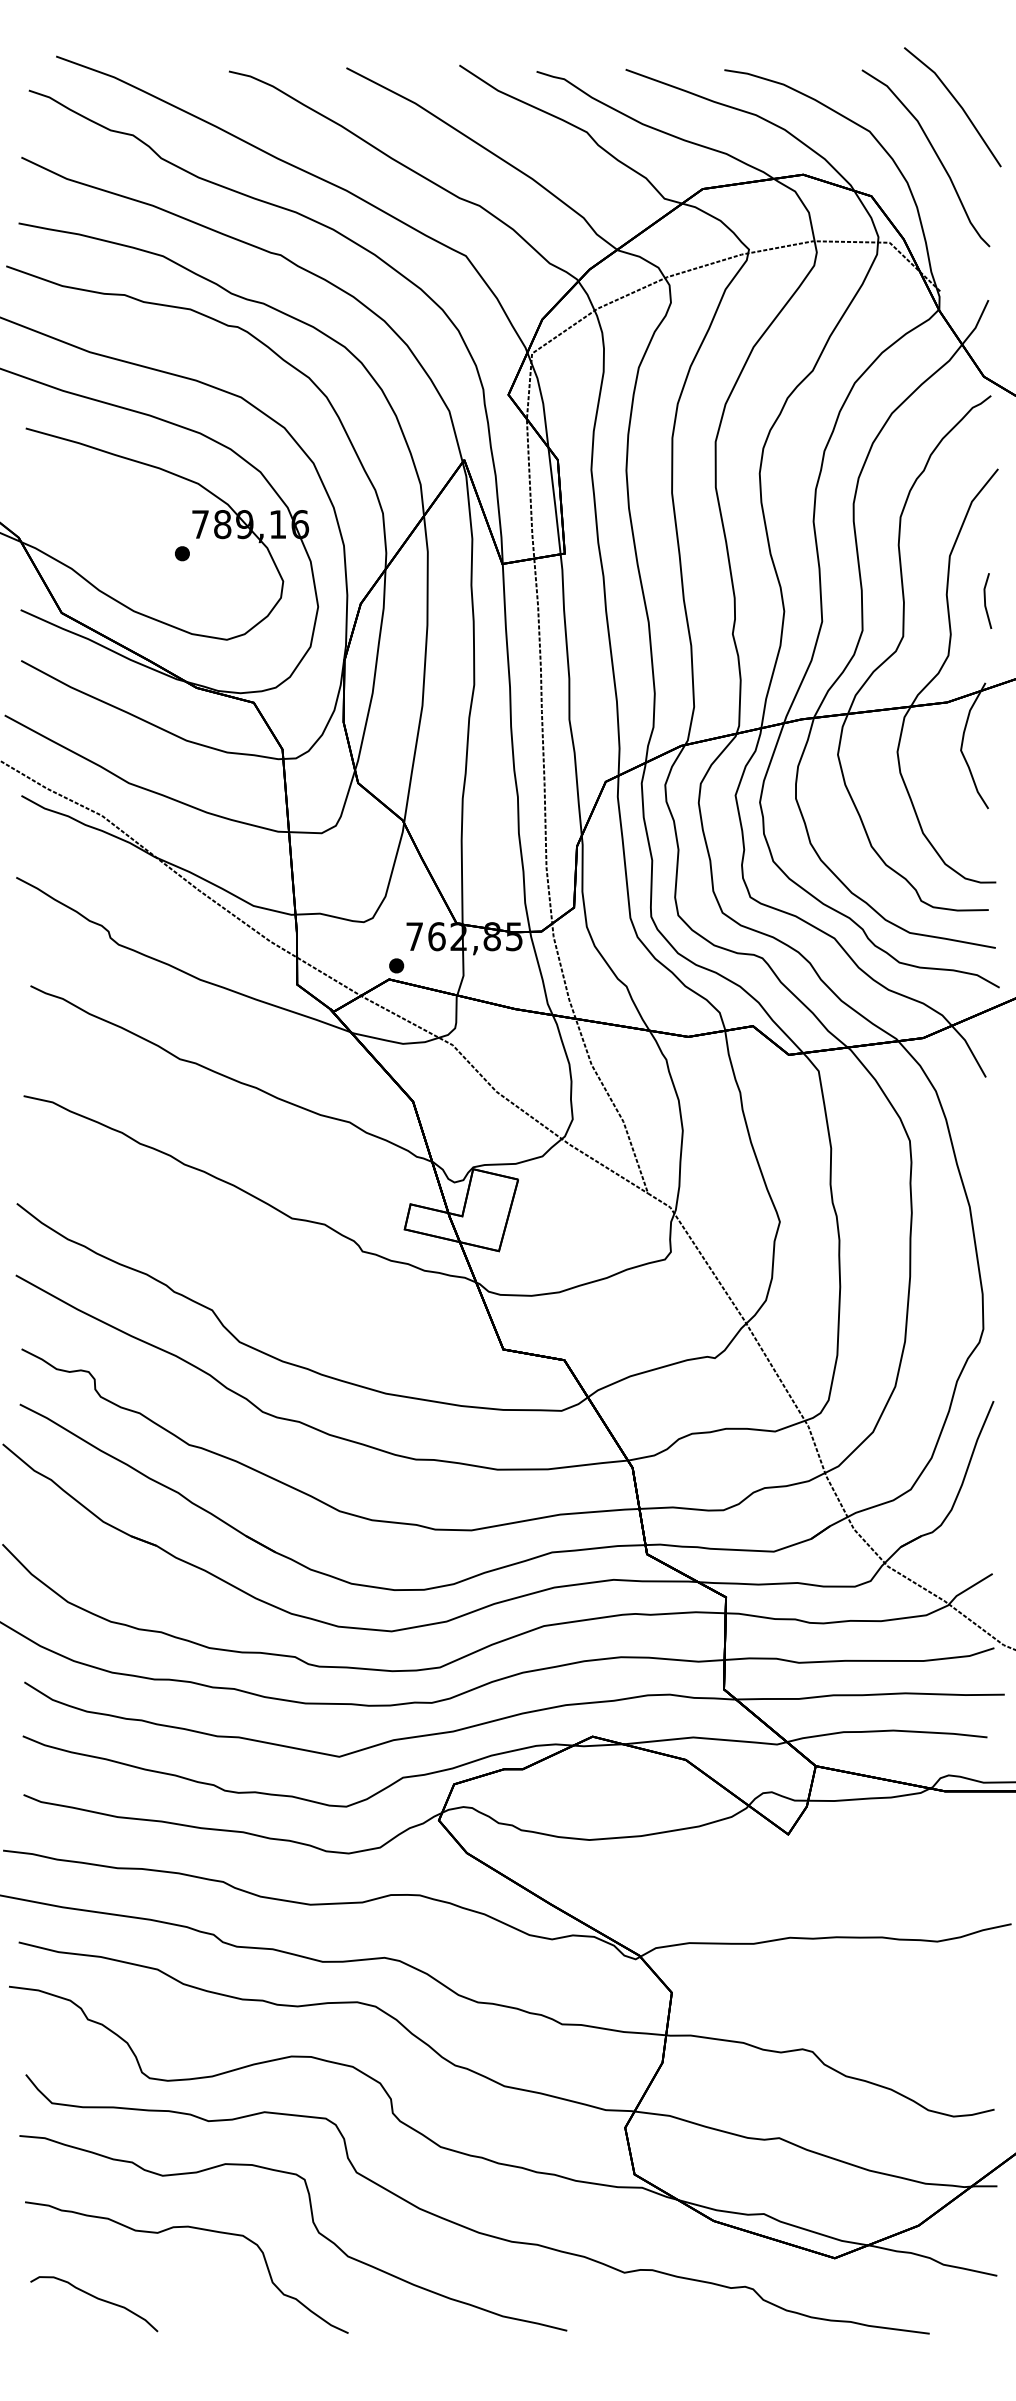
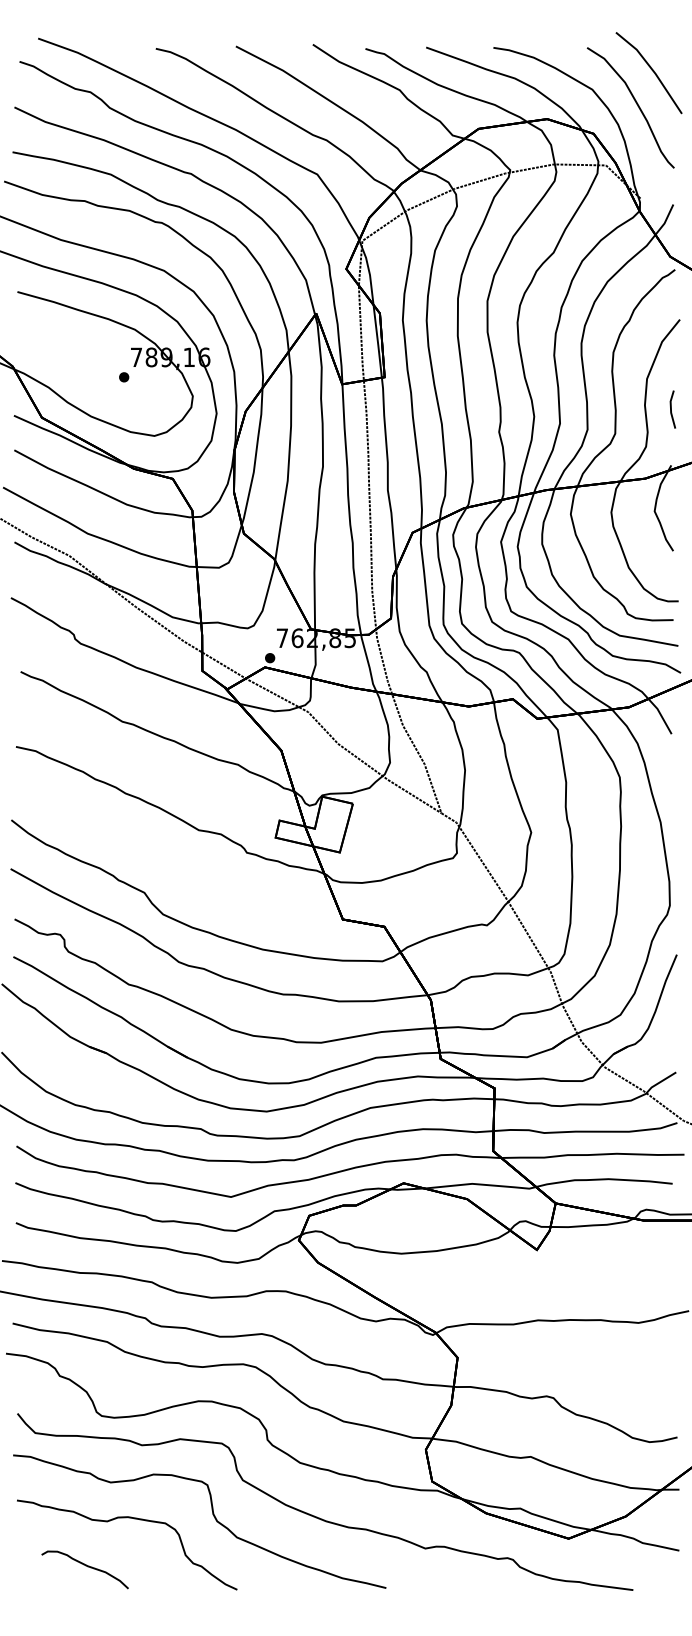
part: (93, 2303) -> (84, 1569), moved

